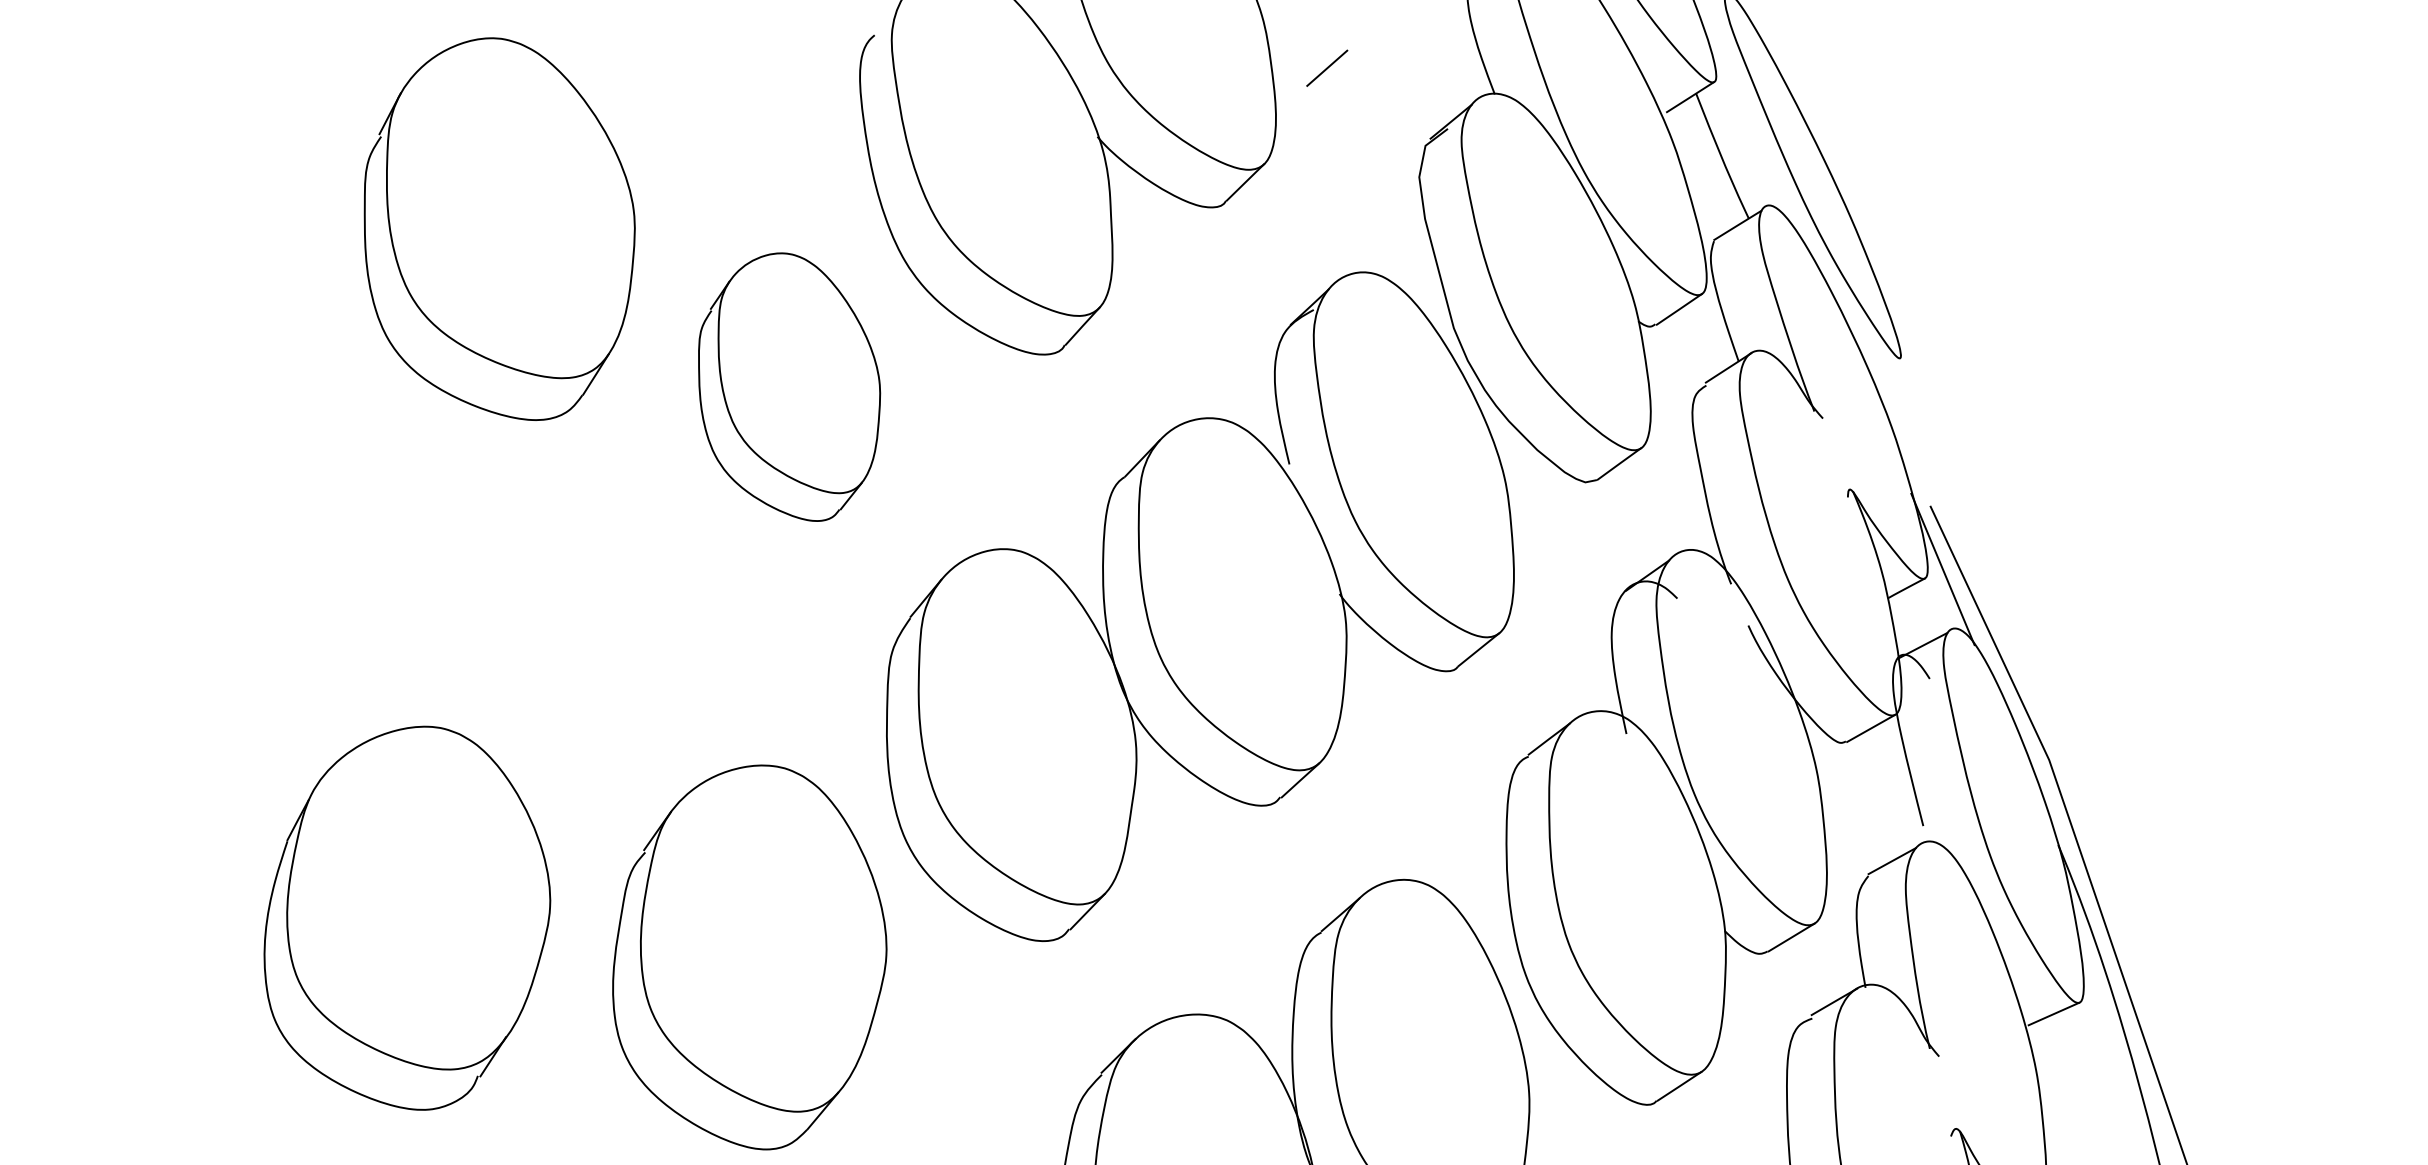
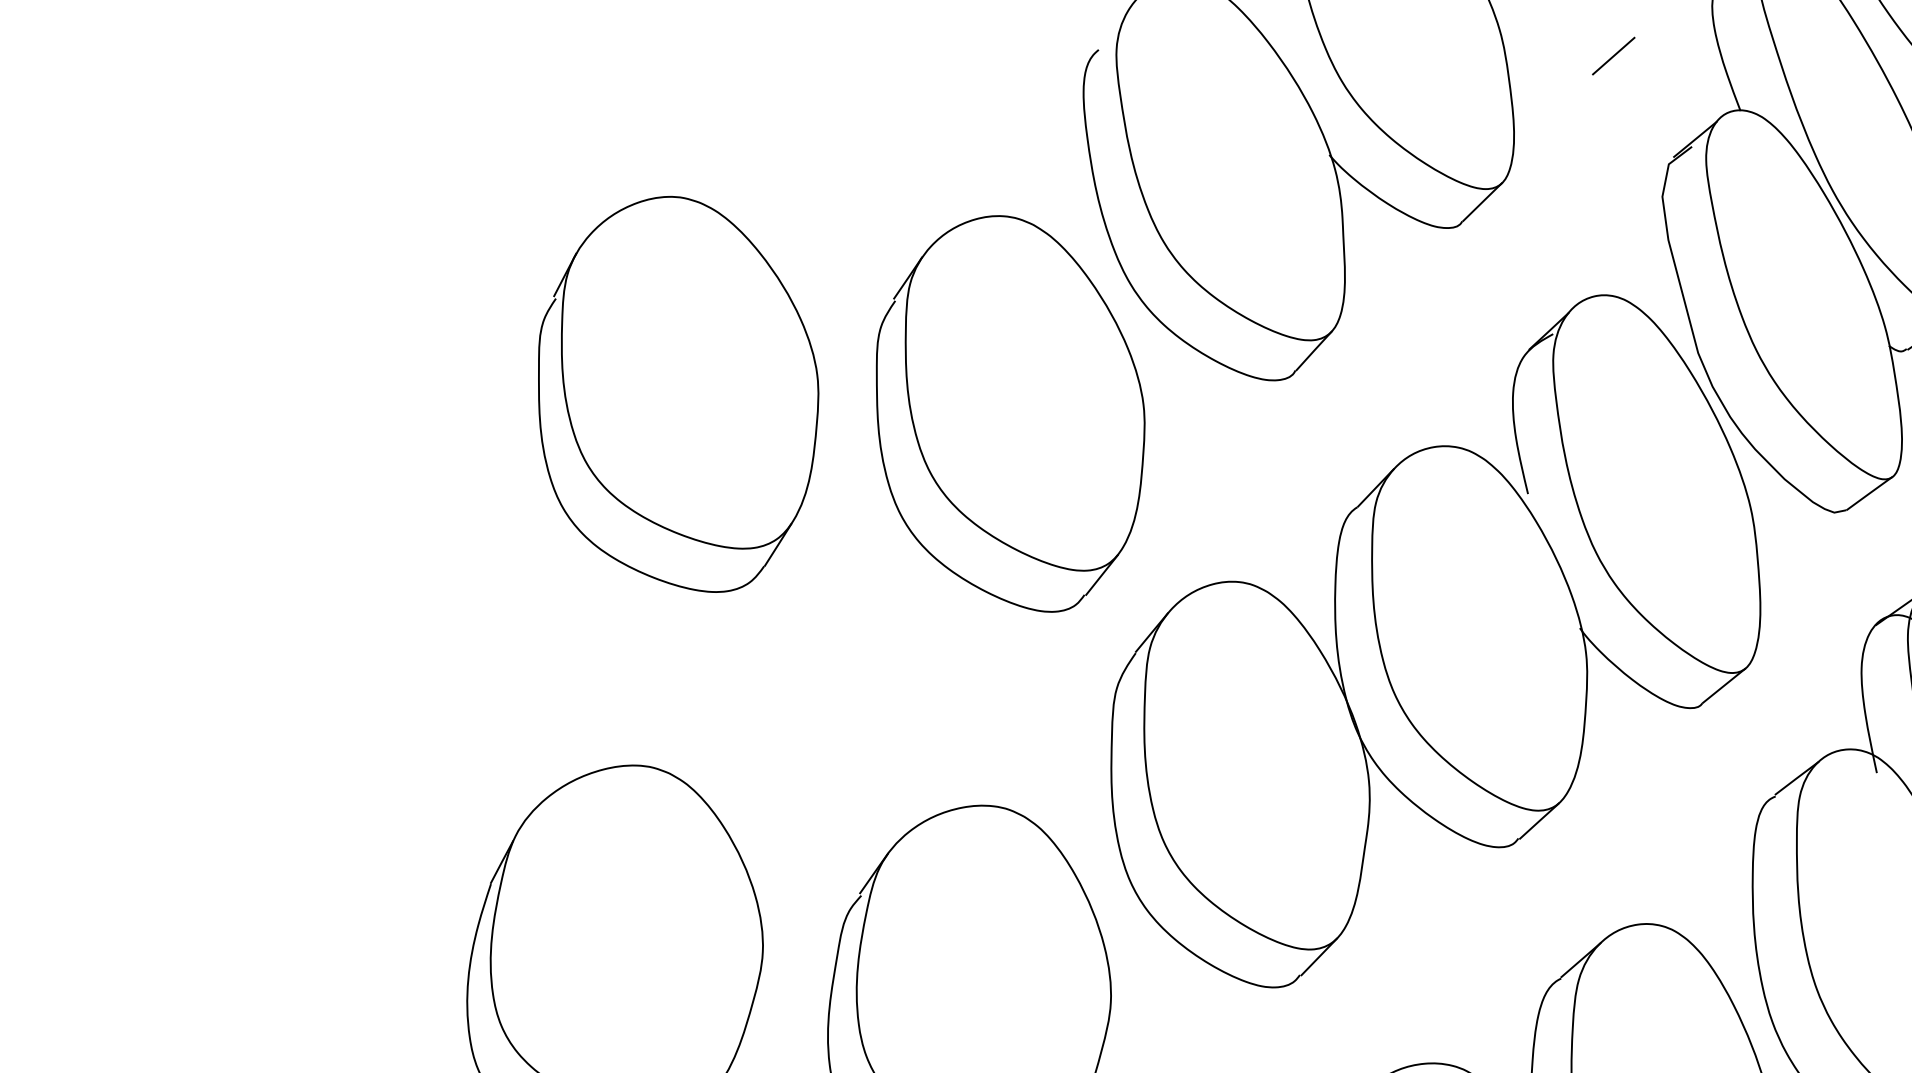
line: (1327, 67) -> (1613, 55), moved
part: (499, 228) -> (678, 393), moved
part: (789, 387) -> (1010, 414), size x1.43

